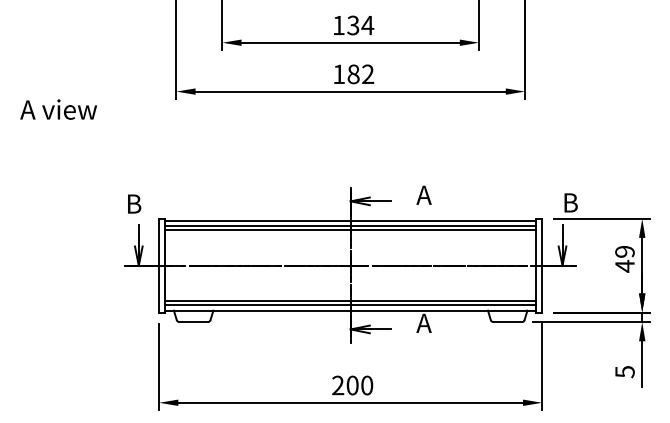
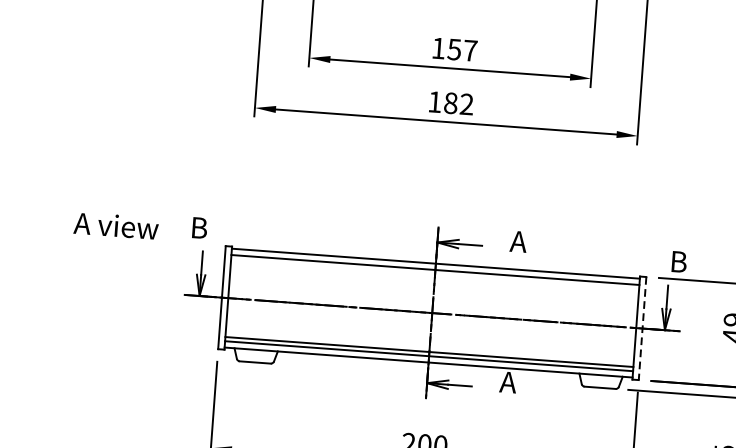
text: (361, 24) -> (463, 49), 134 -> 157
text: (58, 109) -> (116, 225), moved
line: (350, 230) -> (434, 274), removed
line: (542, 265) -> (642, 328), solid -> dashed

